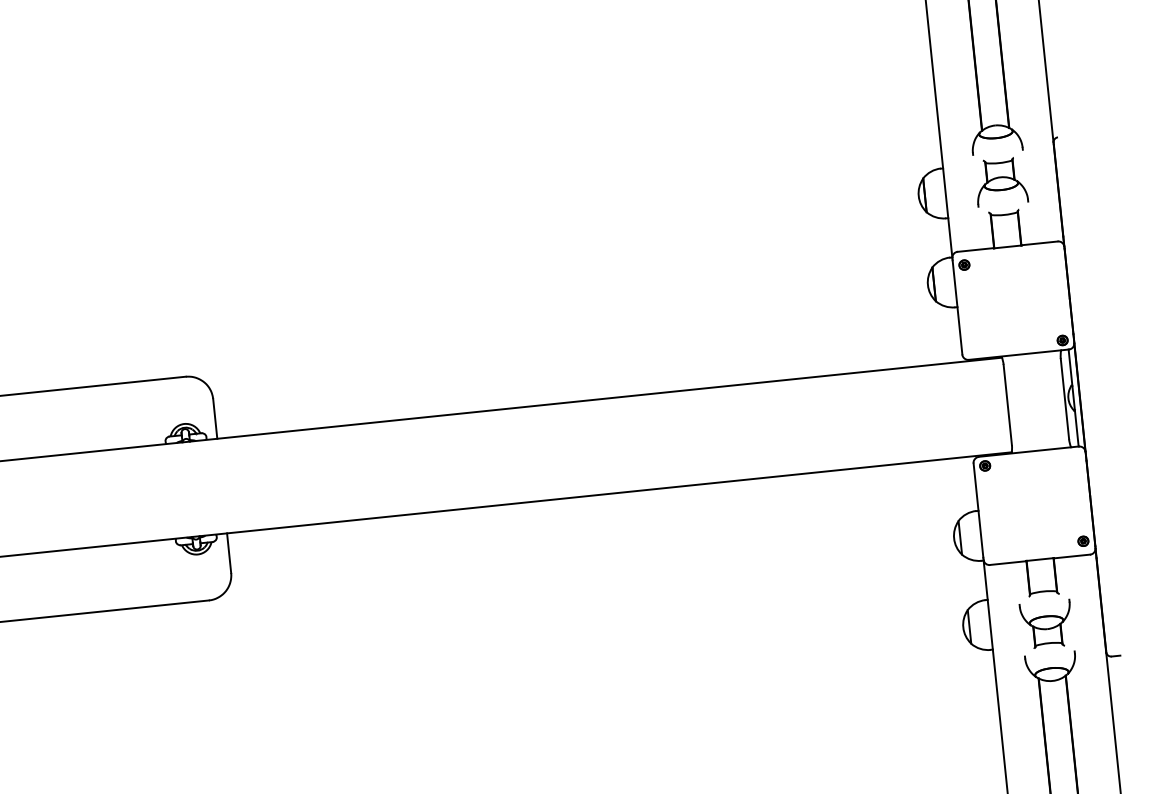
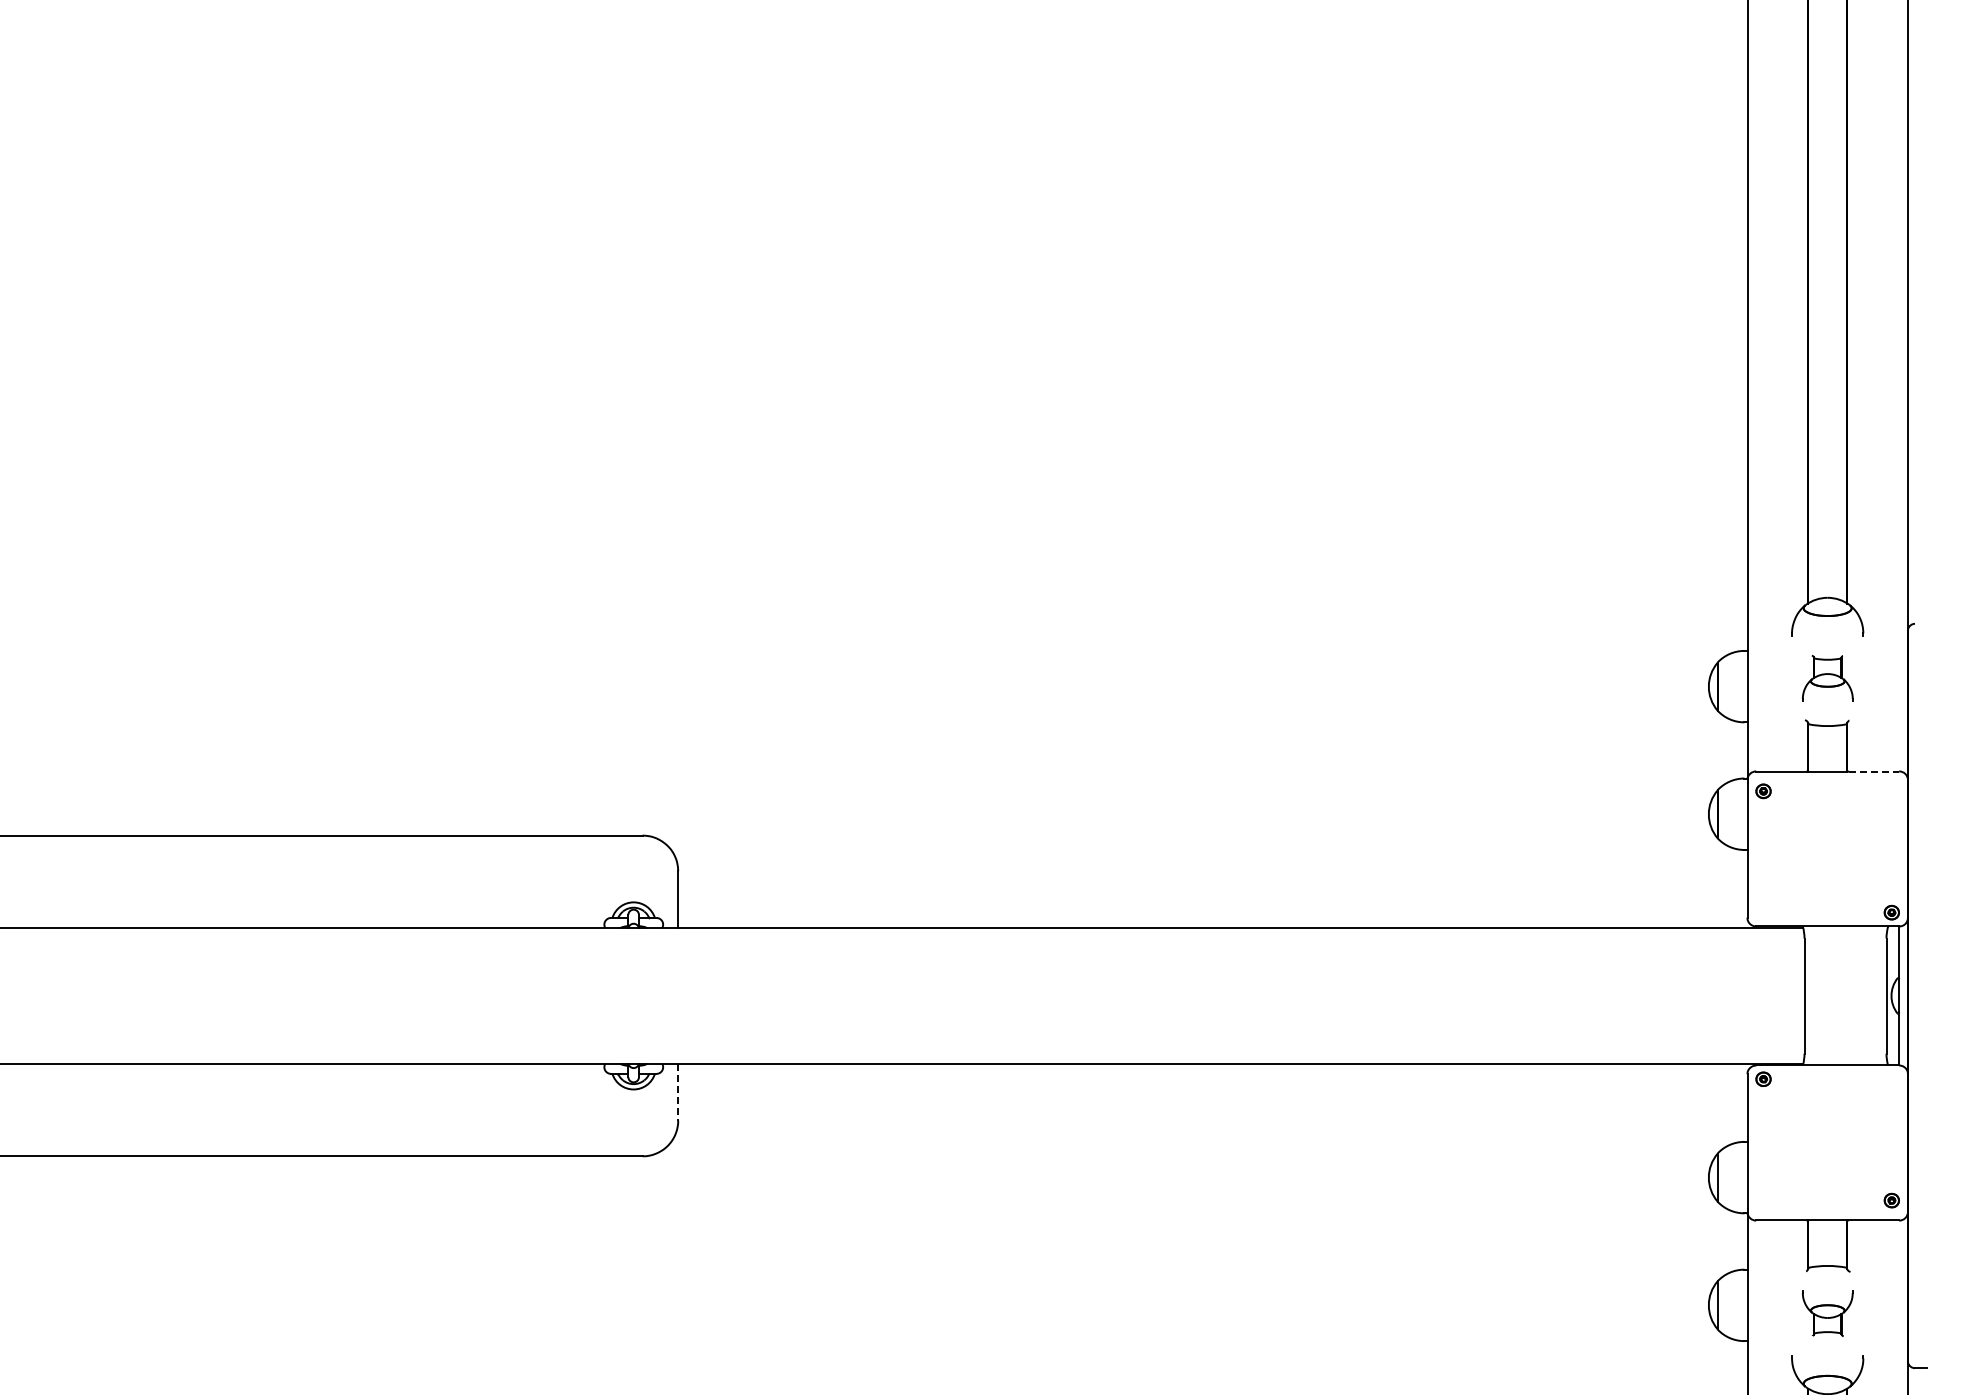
part: (1000, 181) -> (1827, 678), size x0.7
line: (1040, 243) -> (1874, 771), solid -> dashed
line: (229, 553) -> (678, 1092), solid -> dashed
part: (1046, 624) -> (1827, 1313), size x0.7

